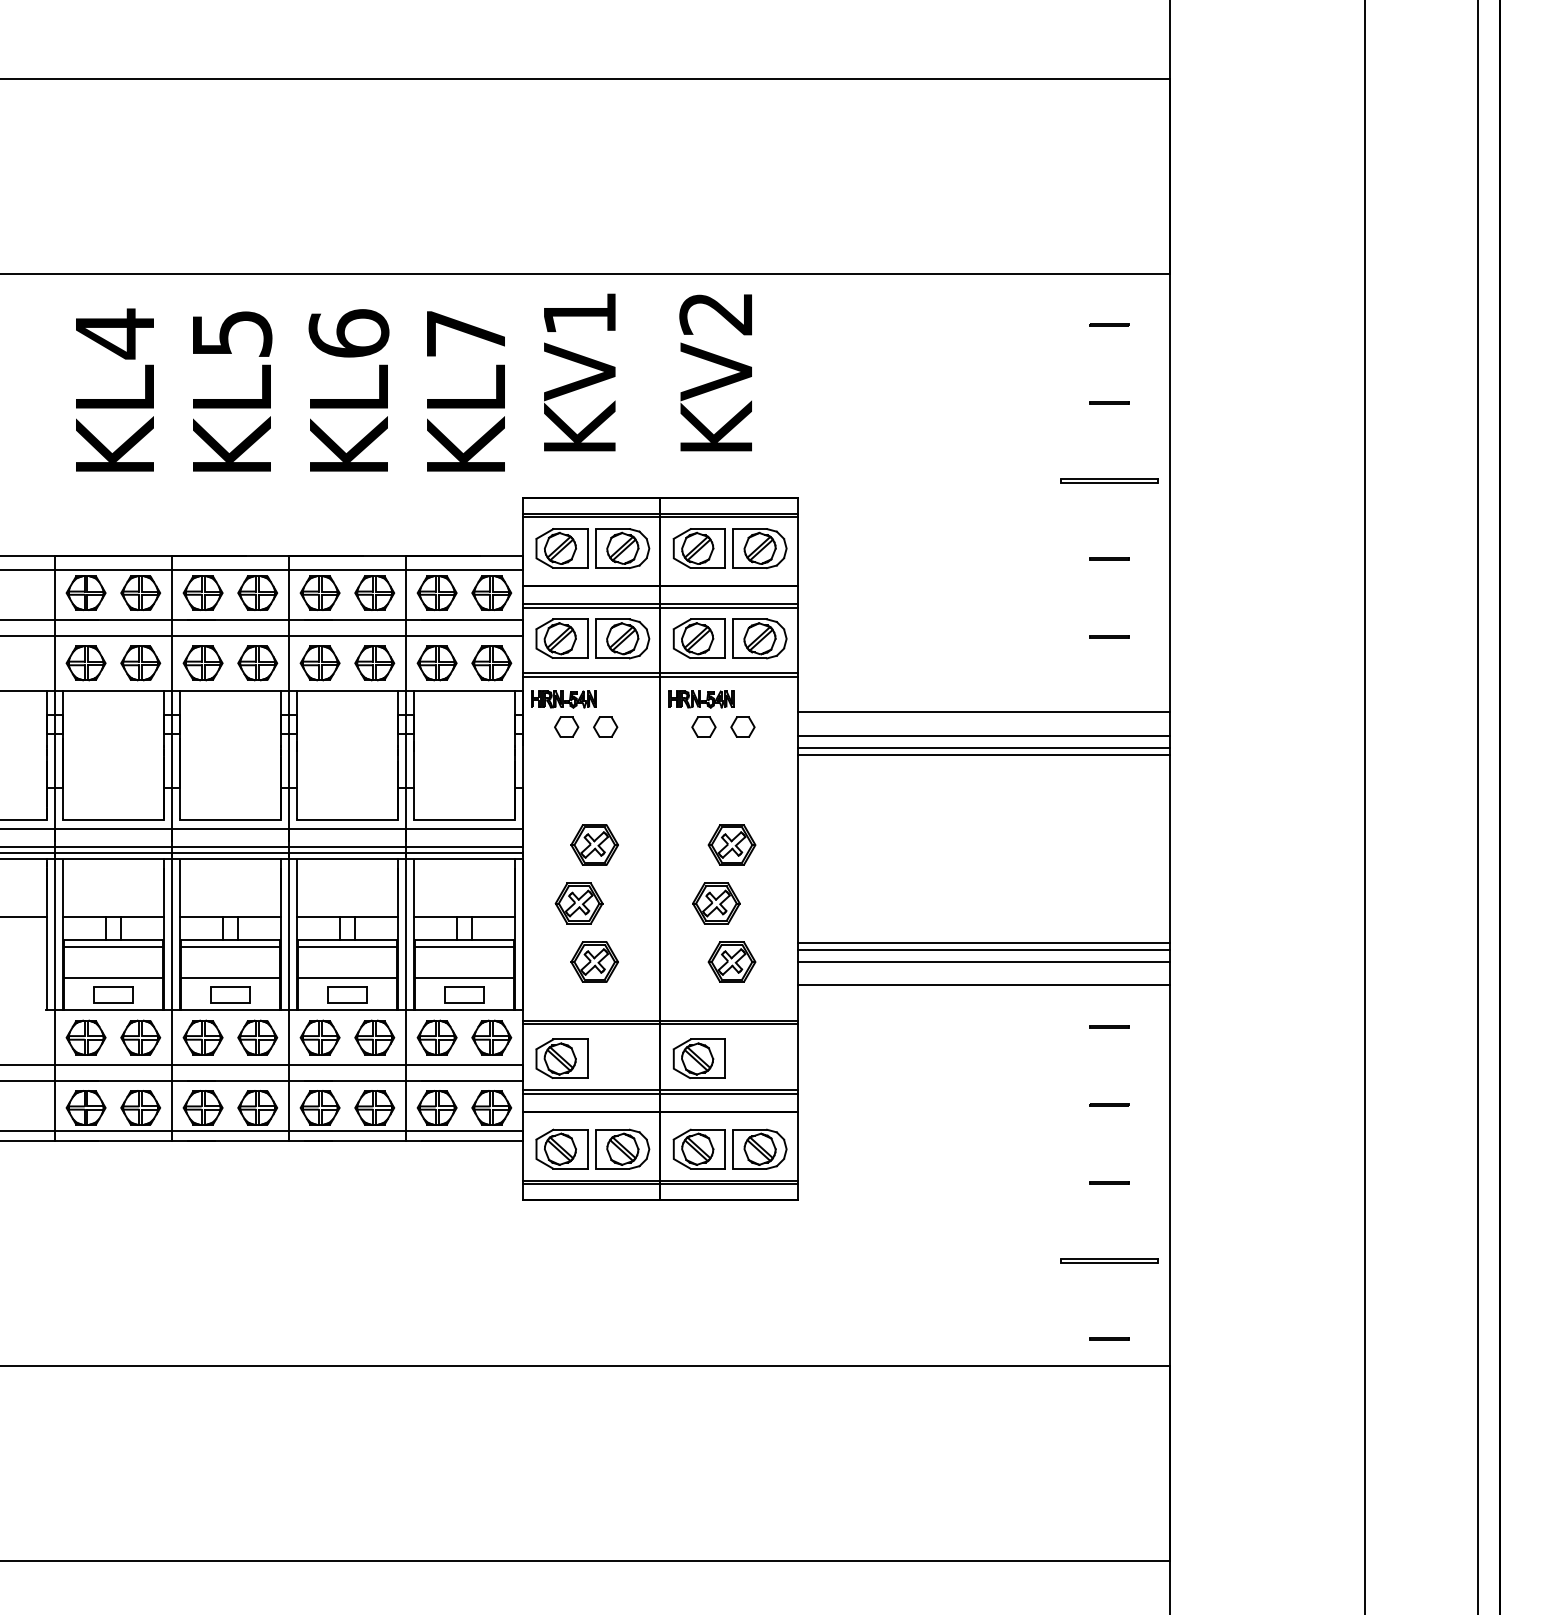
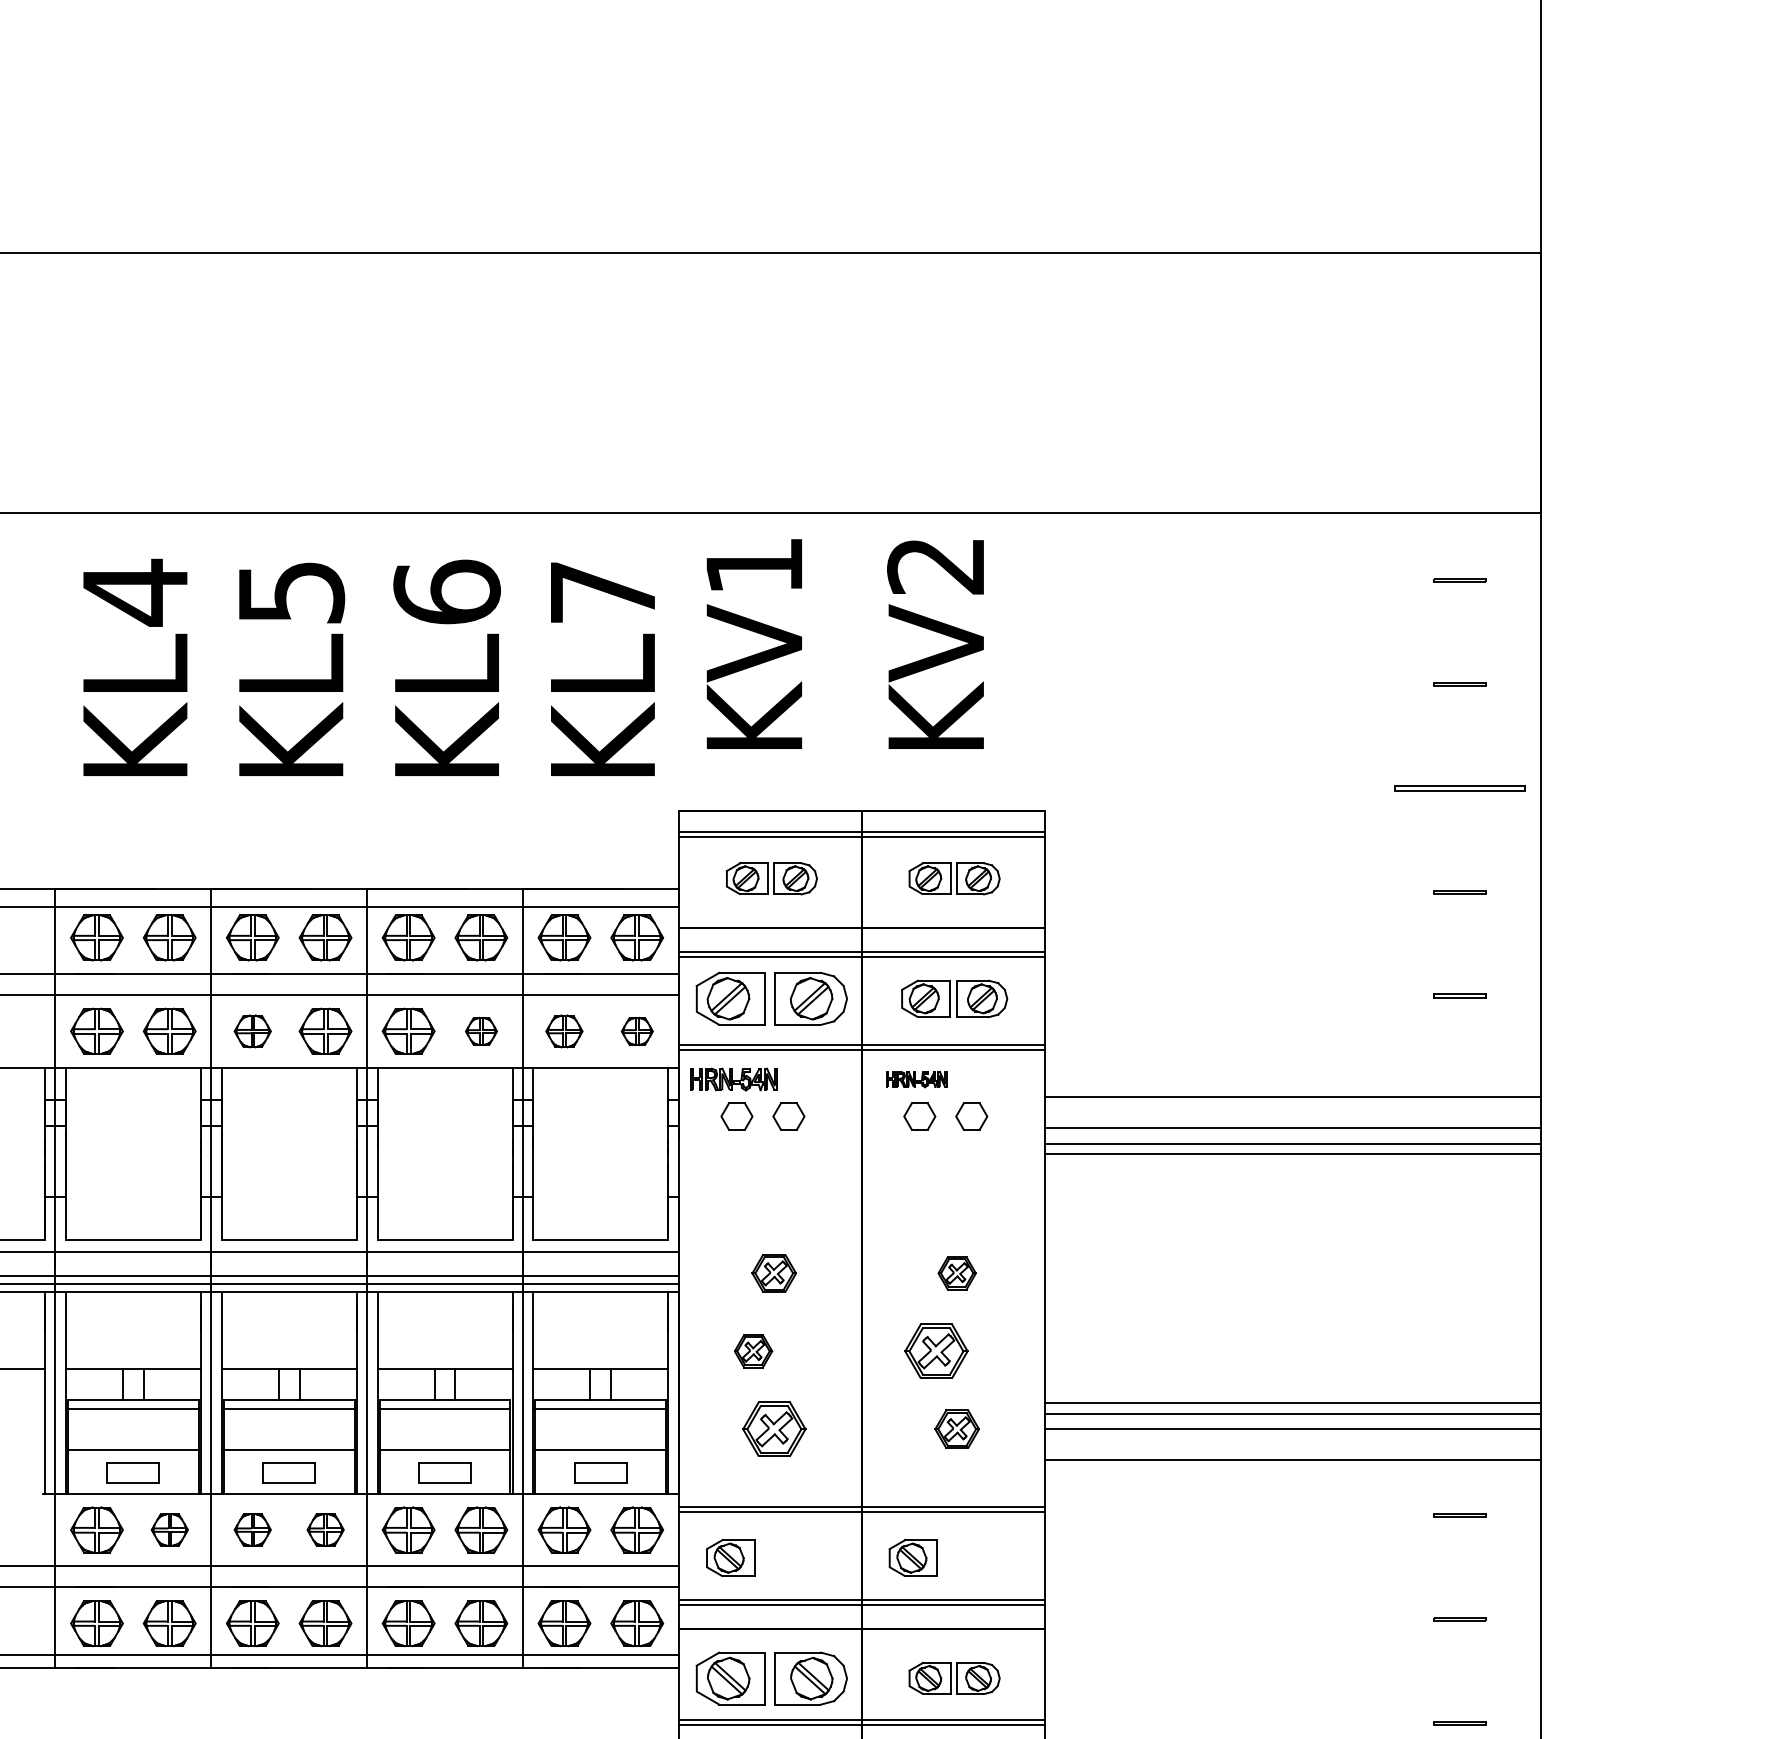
part: (592, 548) -> (771, 878), size x0.6
part: (729, 548) -> (953, 878), size x0.6
part: (729, 638) -> (953, 998), size x0.7
part: (202, 663) -> (251, 1031), size x0.7
part: (374, 663) -> (481, 1031), size x0.6
part: (436, 663) -> (563, 1031), size x0.7
part: (491, 663) -> (636, 1031), size x0.6
part: (701, 699) -> (916, 1079), size x0.7
part: (594, 844) -> (774, 1272), size x0.7
part: (731, 844) -> (956, 1272), size x0.6
part: (578, 903) -> (752, 1351), size x0.6
part: (731, 961) -> (956, 1428), size x0.7
part: (140, 1037) -> (169, 1529), size x0.7
part: (202, 1037) -> (251, 1529), size x0.7
part: (257, 1037) -> (325, 1529), size x0.7
part: (561, 1058) -> (730, 1557), size x0.7
part: (698, 1058) -> (912, 1557), size x0.7
part: (729, 1148) -> (953, 1677), size x0.6

